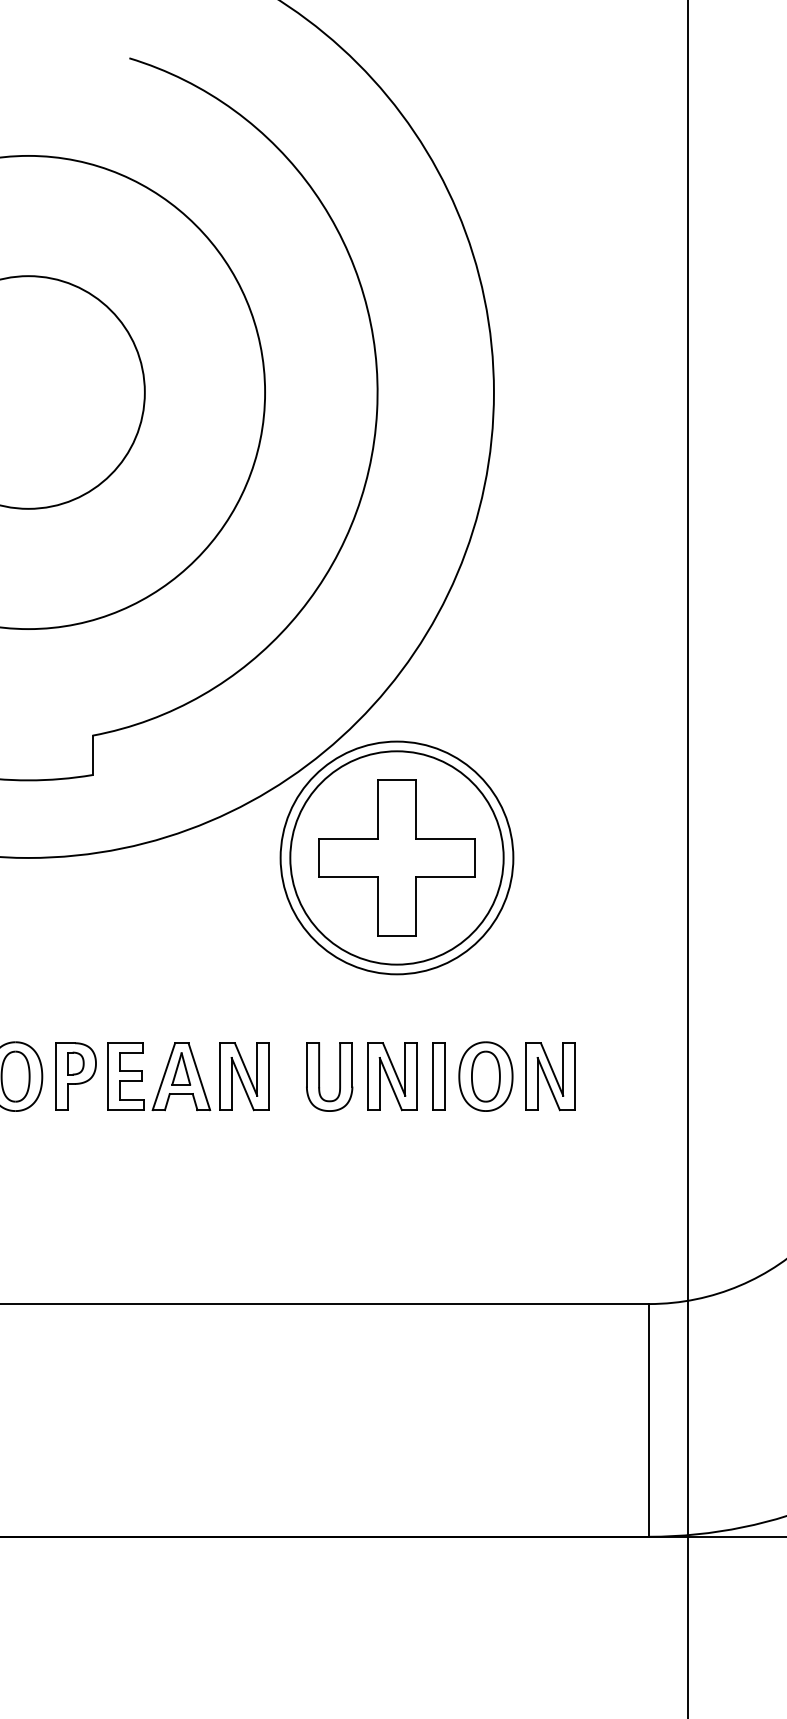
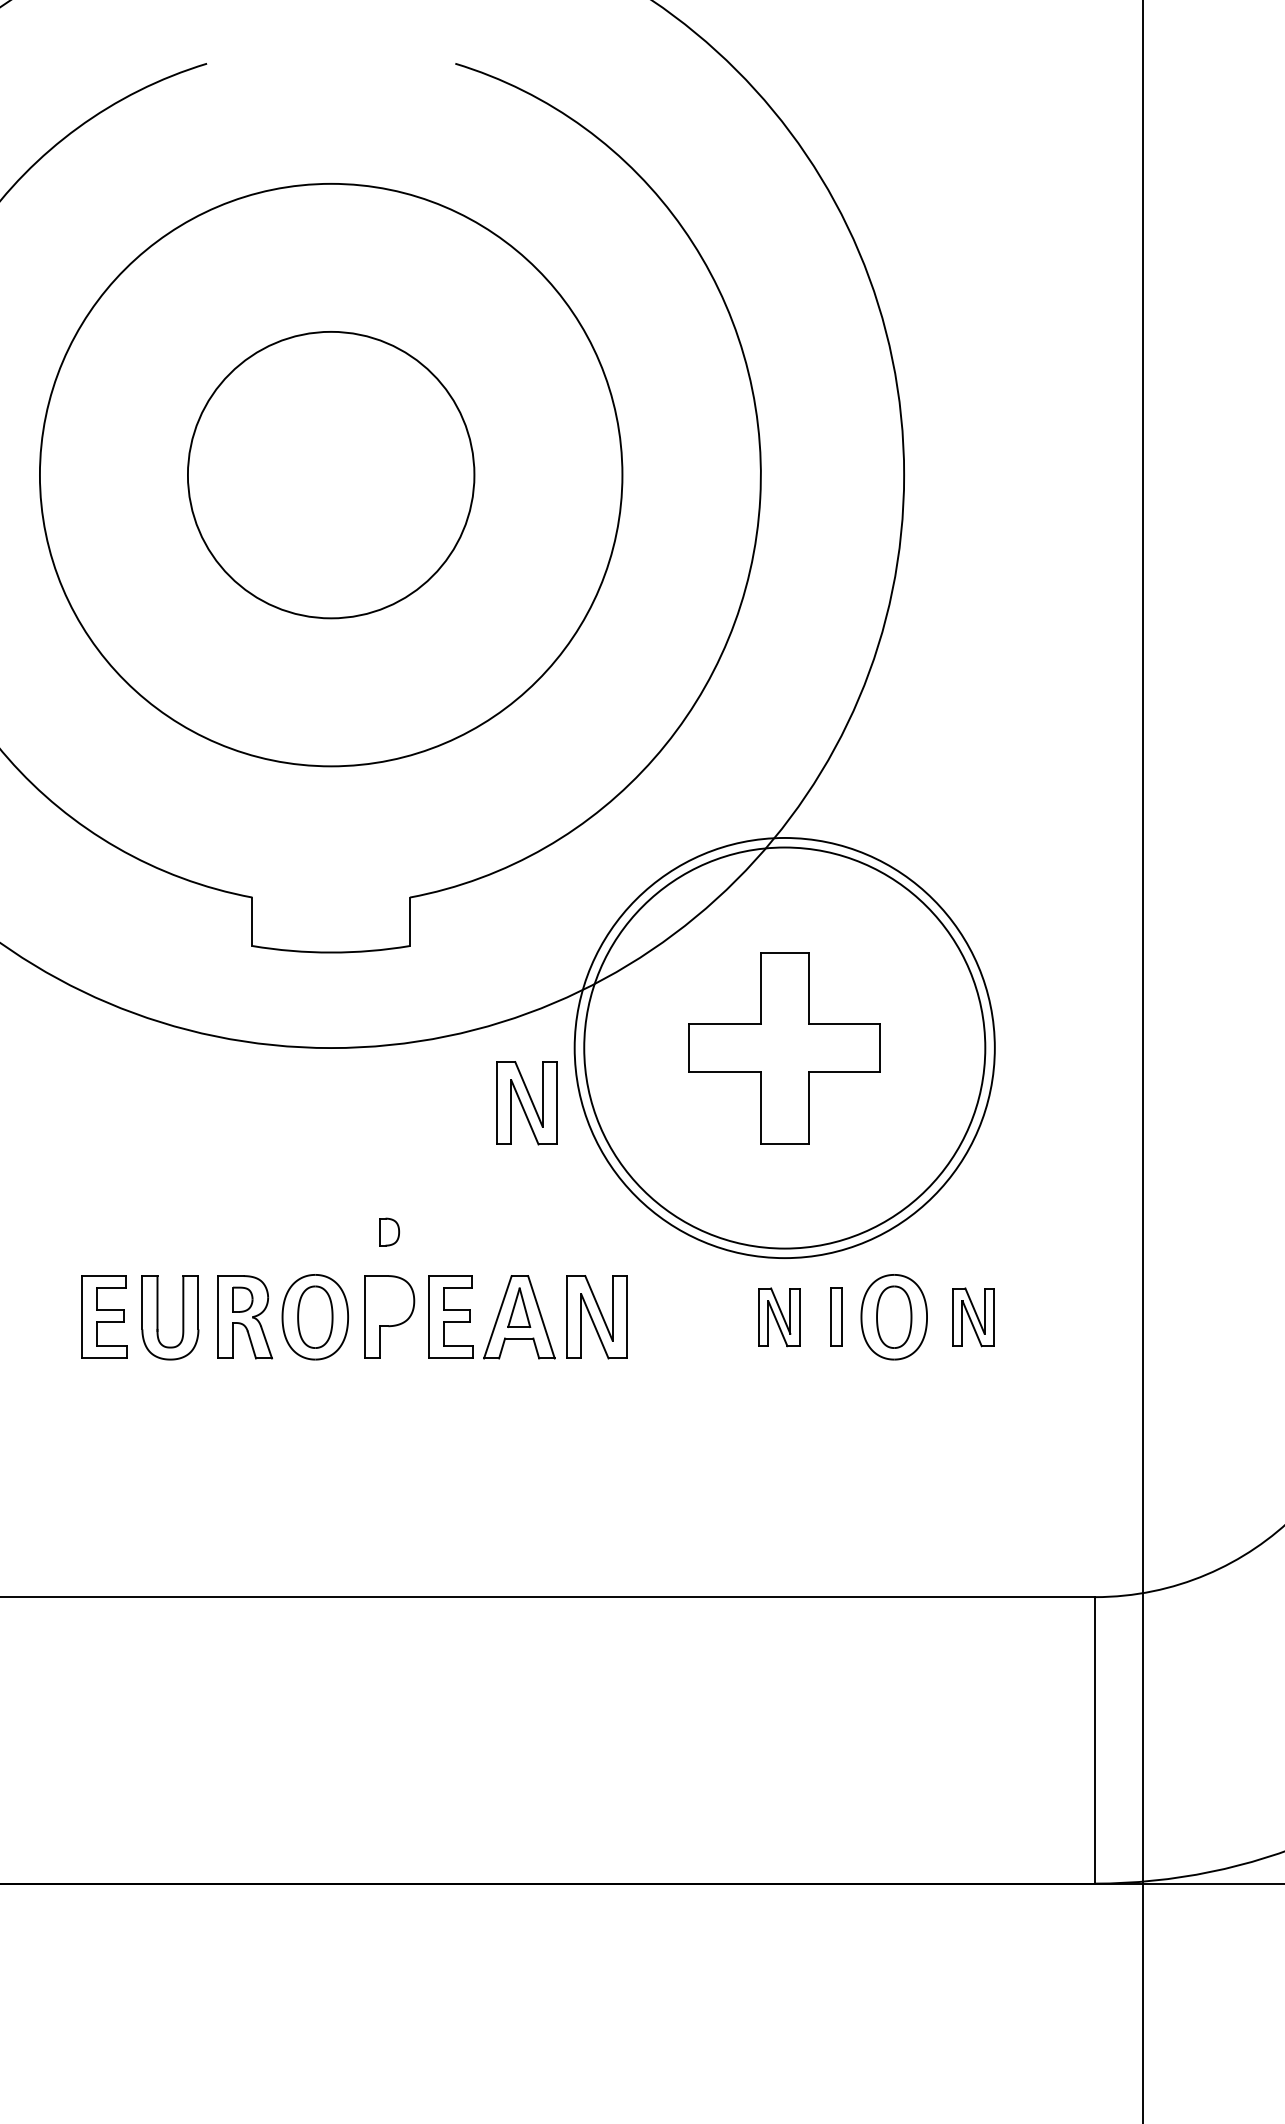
circle: (396, 857) -> (784, 1047), size x1.4
circle: (396, 857) -> (784, 1047), size x1.6
part: (187, 903) -> (526, 1103), added
part: (75, 1063) -> (389, 1231), moved
part: (319, 1076) -> (689, 1317), removed
part: (392, 1076) -> (779, 1317), size x0.7
part: (439, 1076) -> (836, 1316), size x0.7
part: (550, 1076) -> (973, 1317), size x0.7

